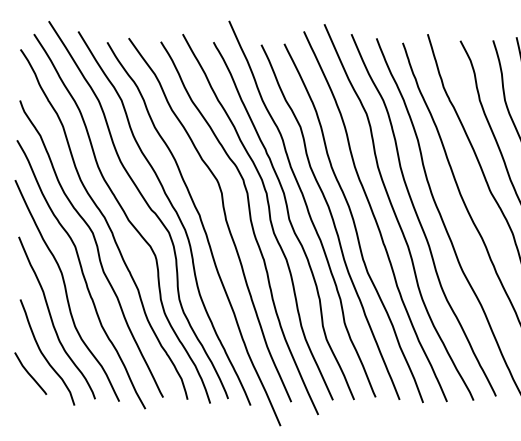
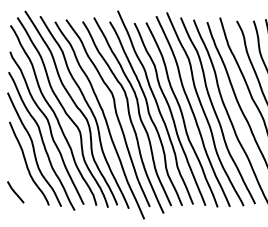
curve: (43, 352) -> (22, 181), removed

